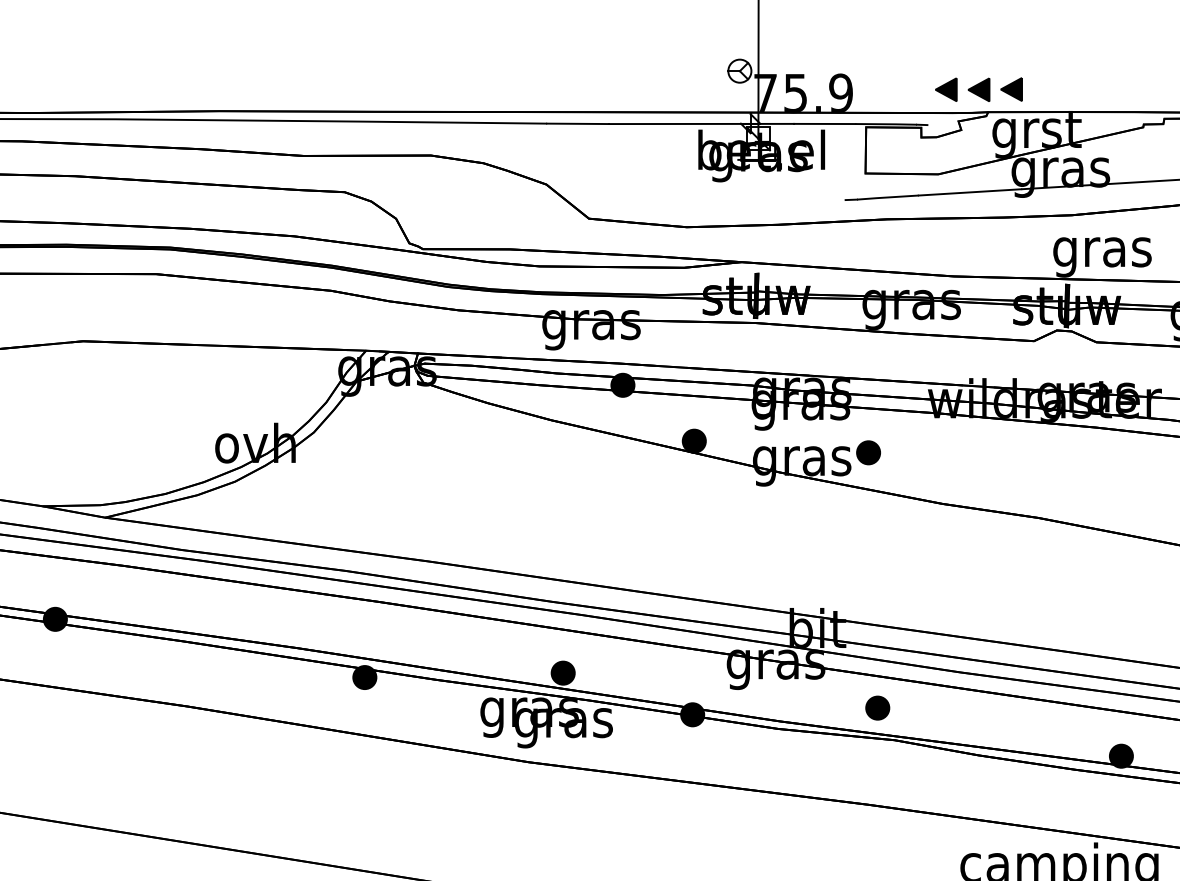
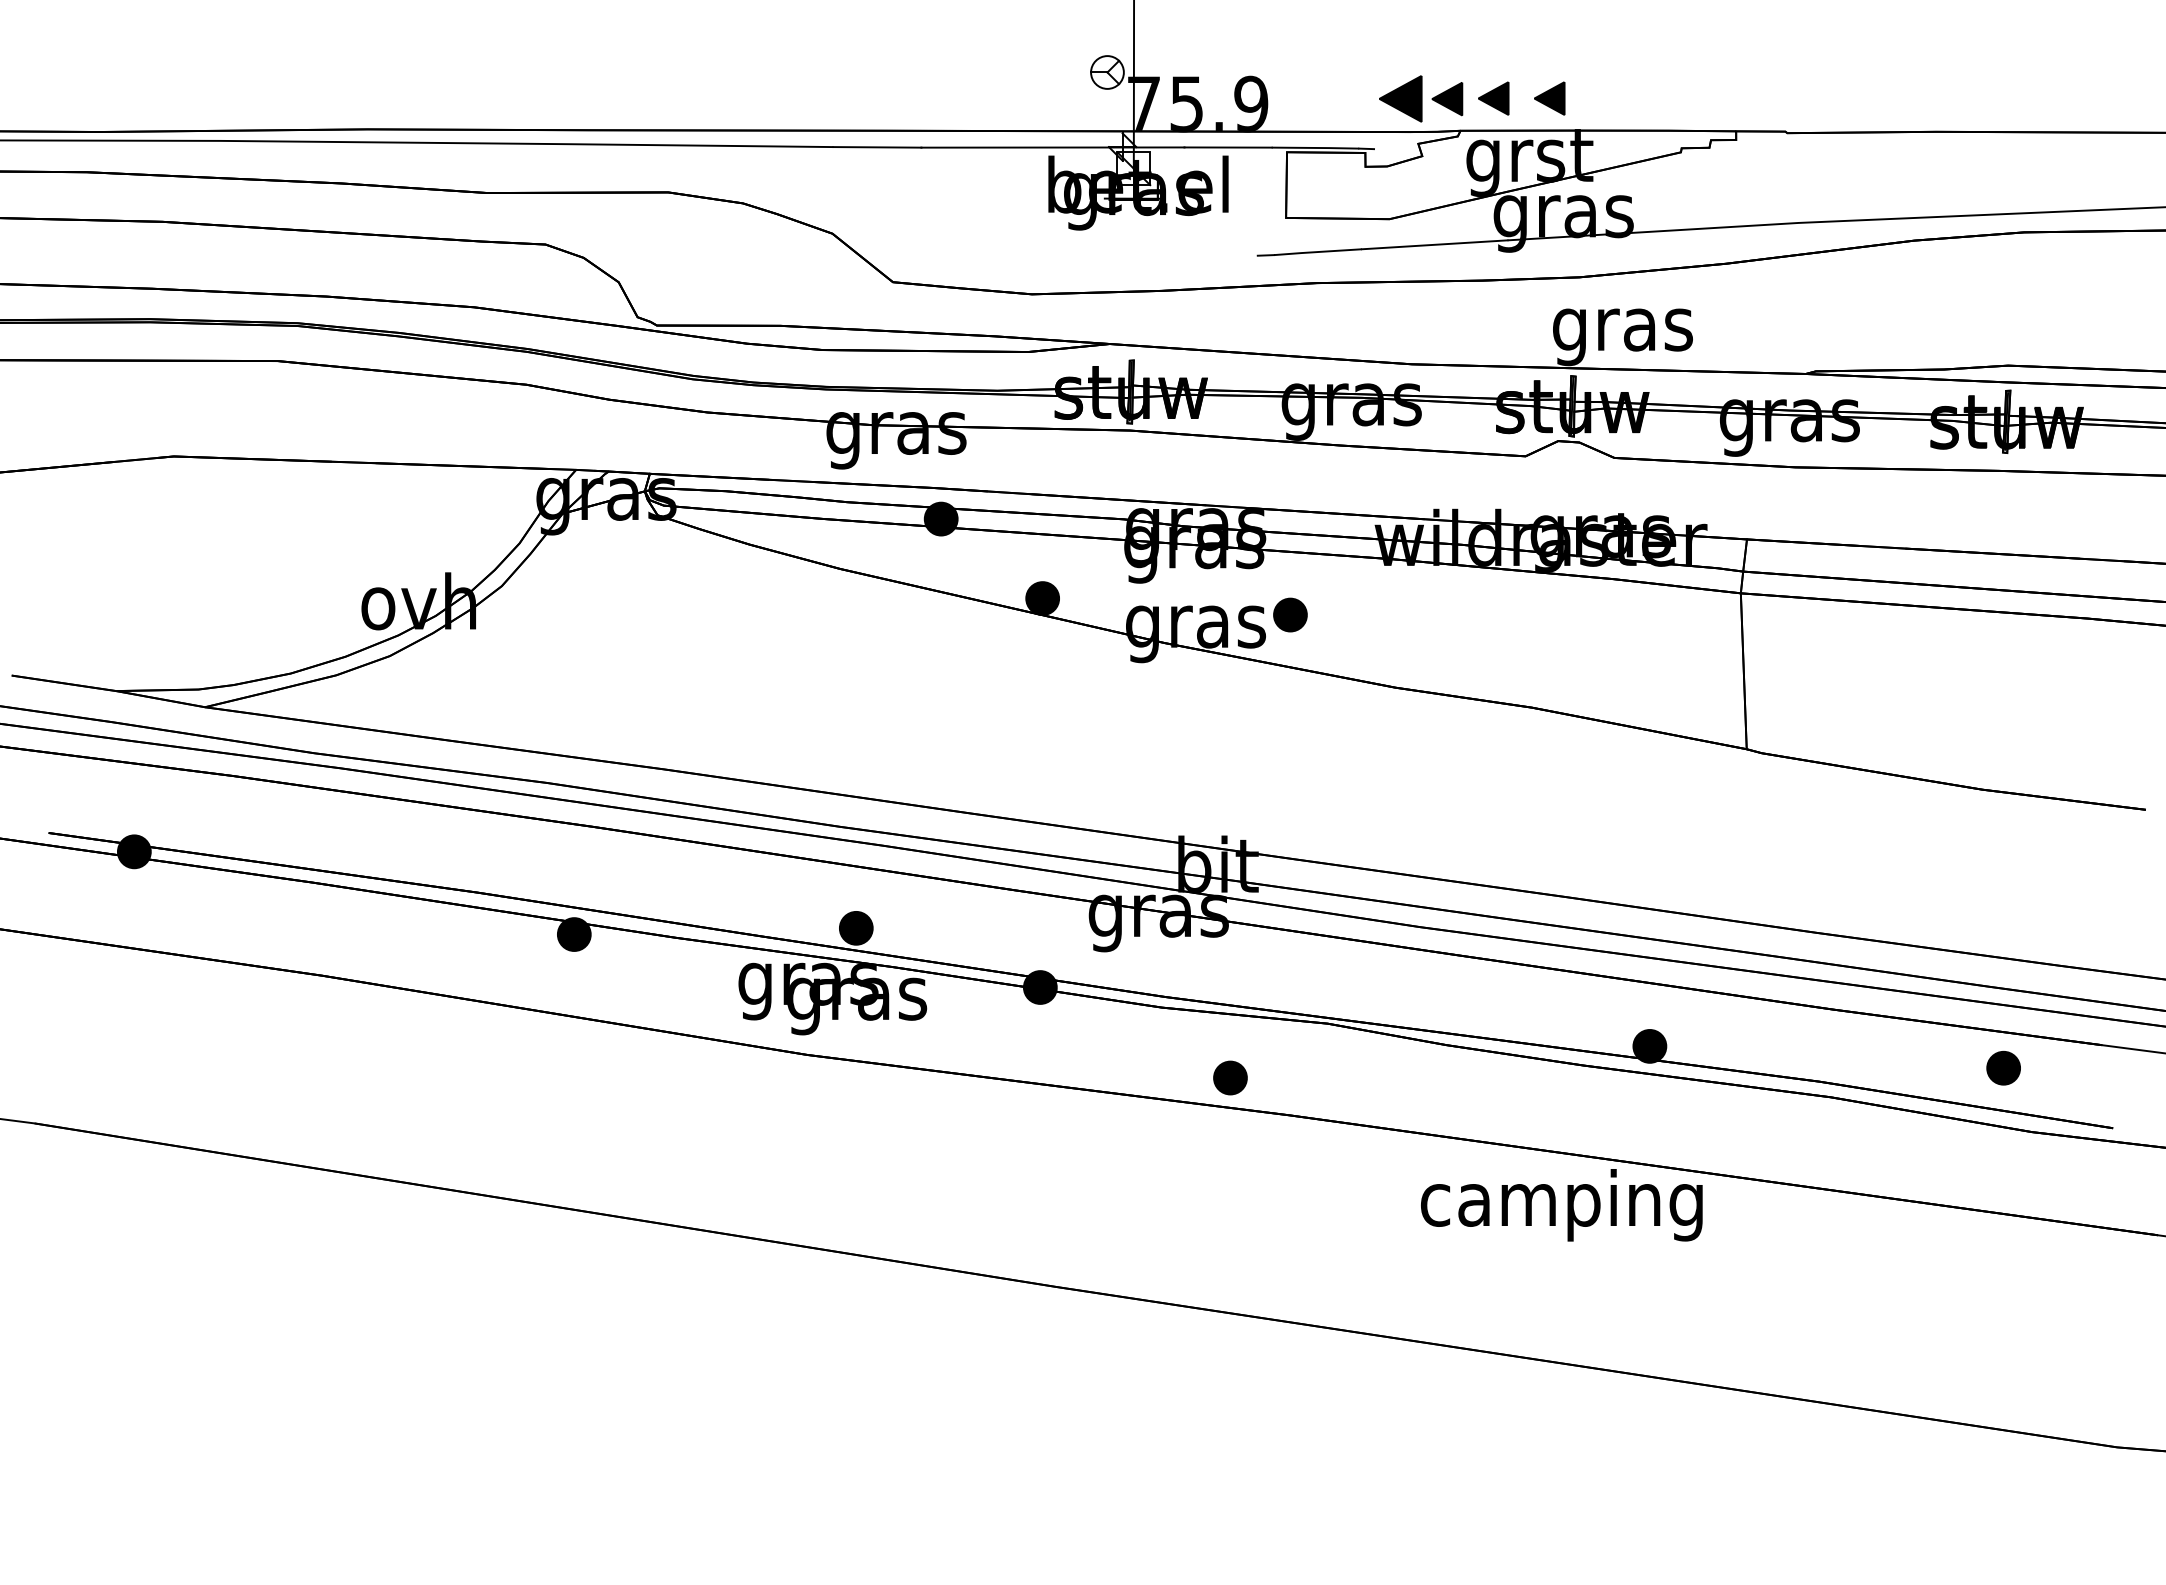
part: (946, 89) -> (1400, 98), size x1.4
part: (1050, 89) -> (1549, 98), added
part: (877, 707) -> (1230, 1077), moved

